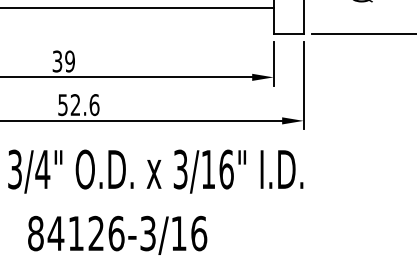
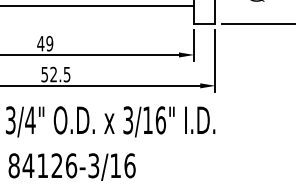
text: (57, 61) -> (40, 43), 39 -> 49
text: (94, 105) -> (67, 74), 52.6 -> 52.5
text: (117, 234) -> (72, 166), moved

